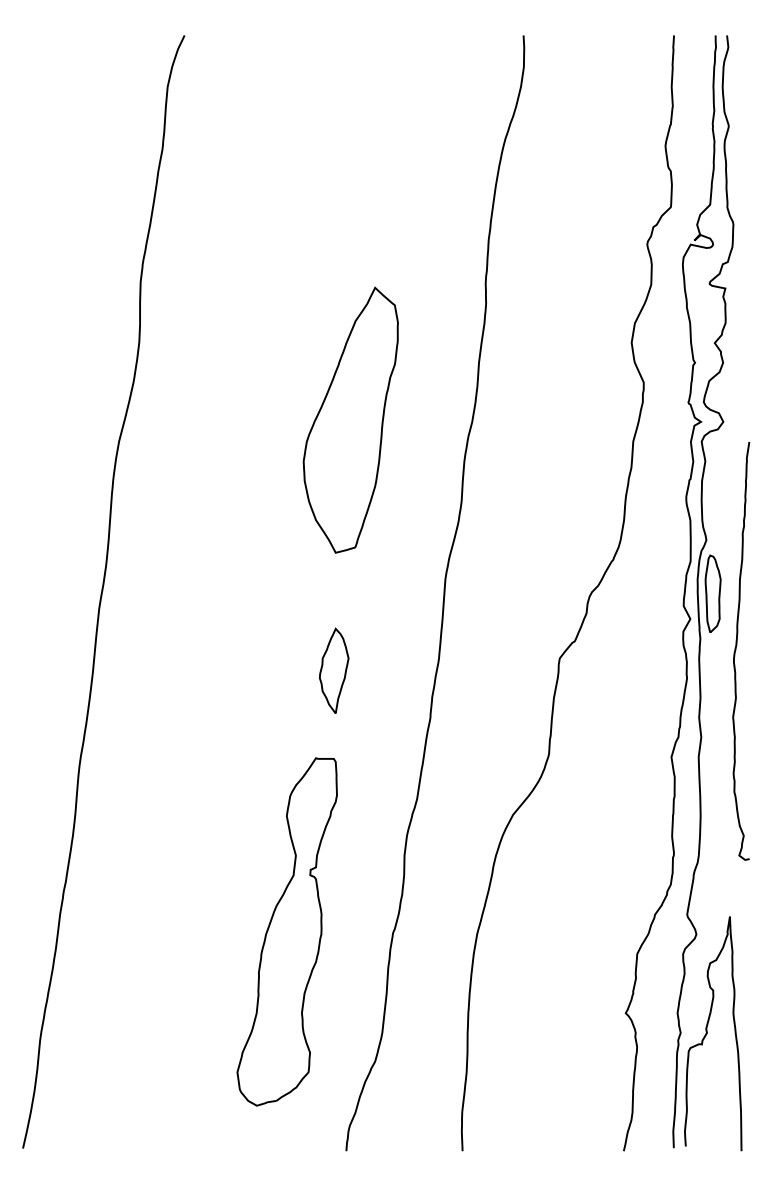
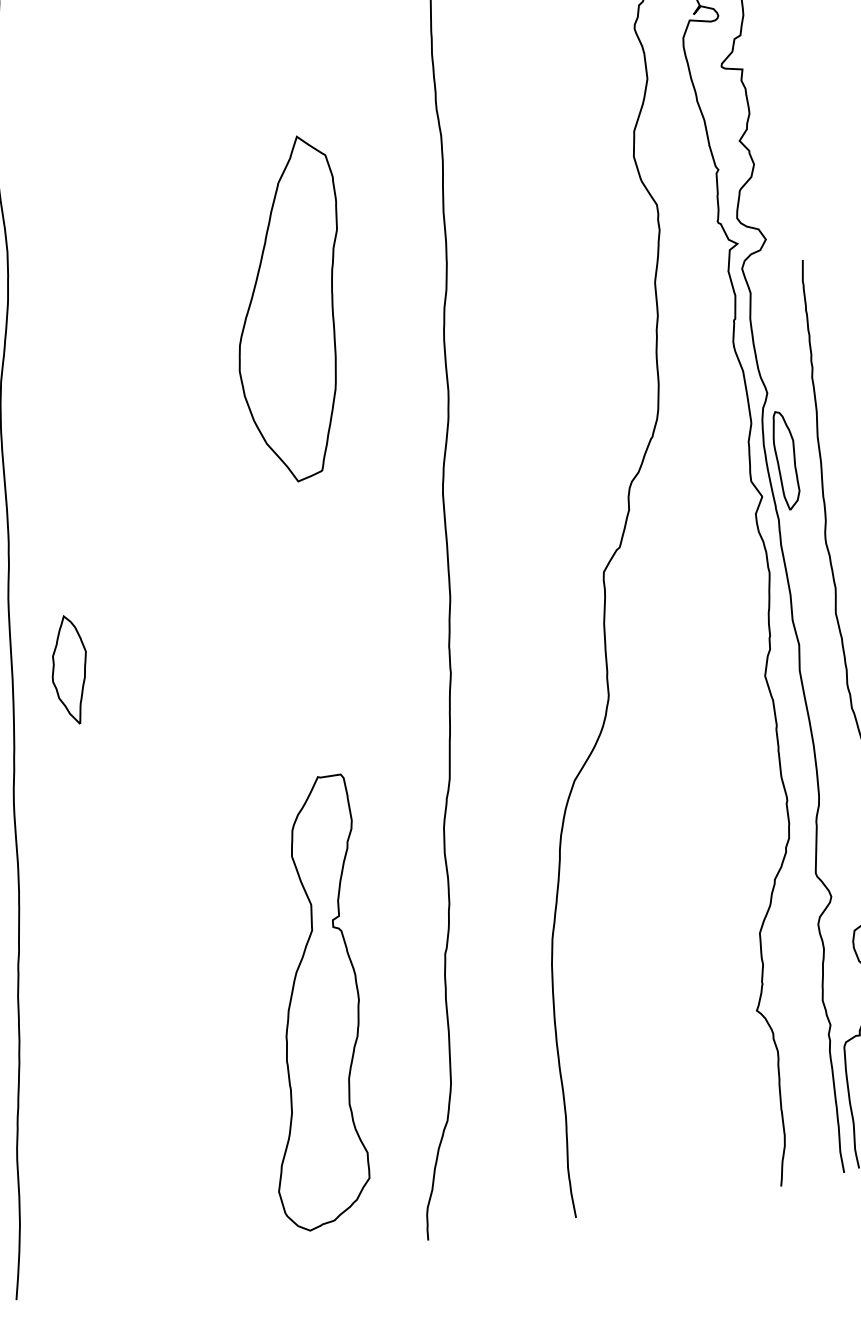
part: (334, 670) -> (70, 669), moved
part: (286, 931) -> (314, 1003), moved

